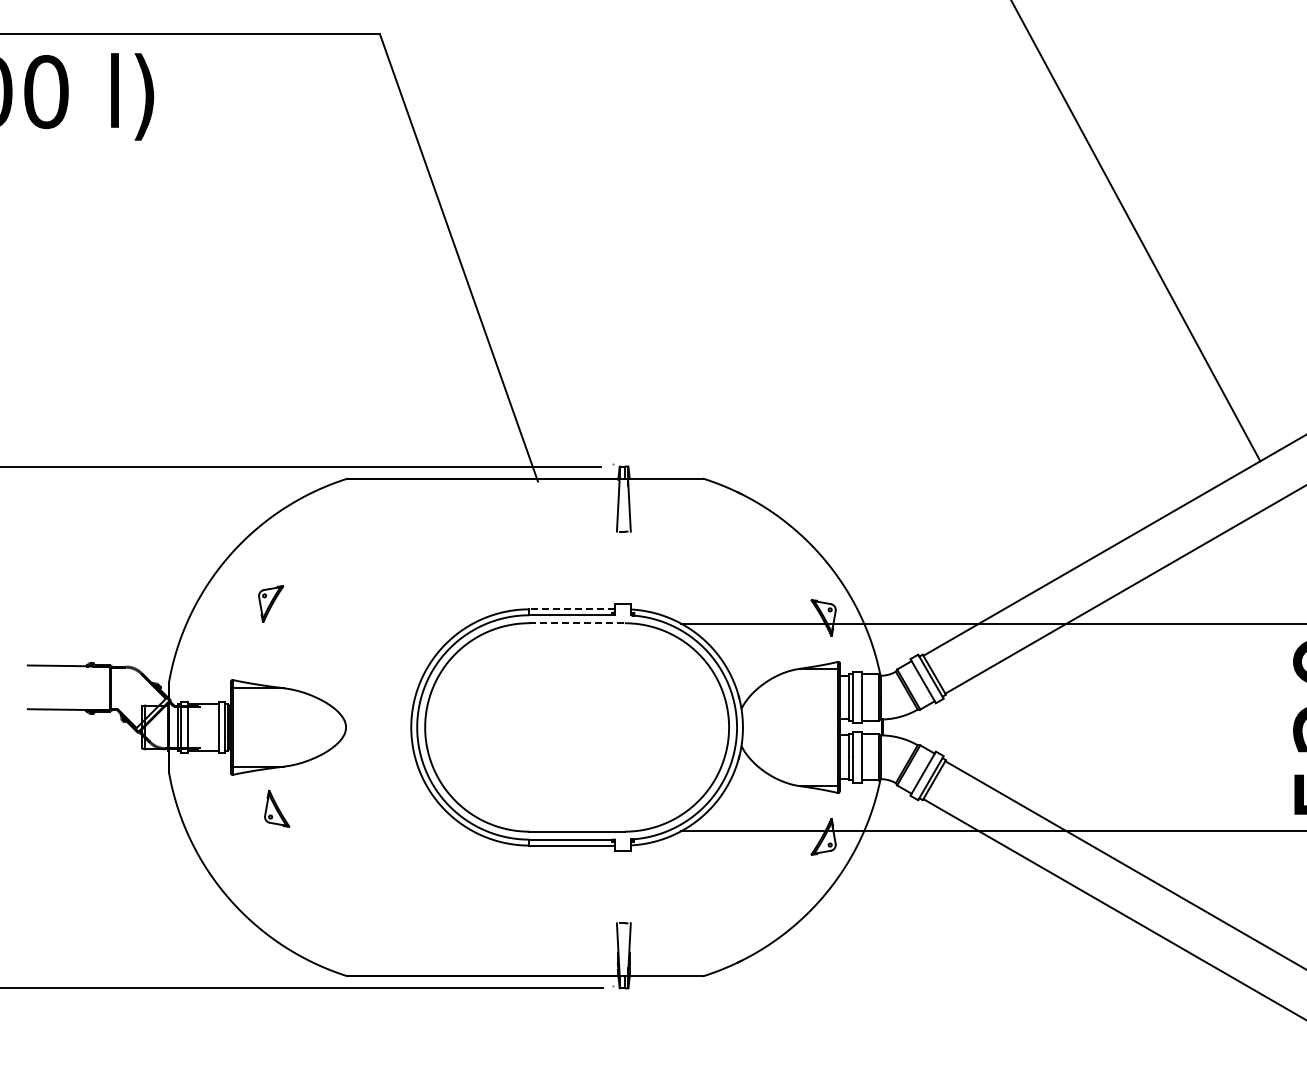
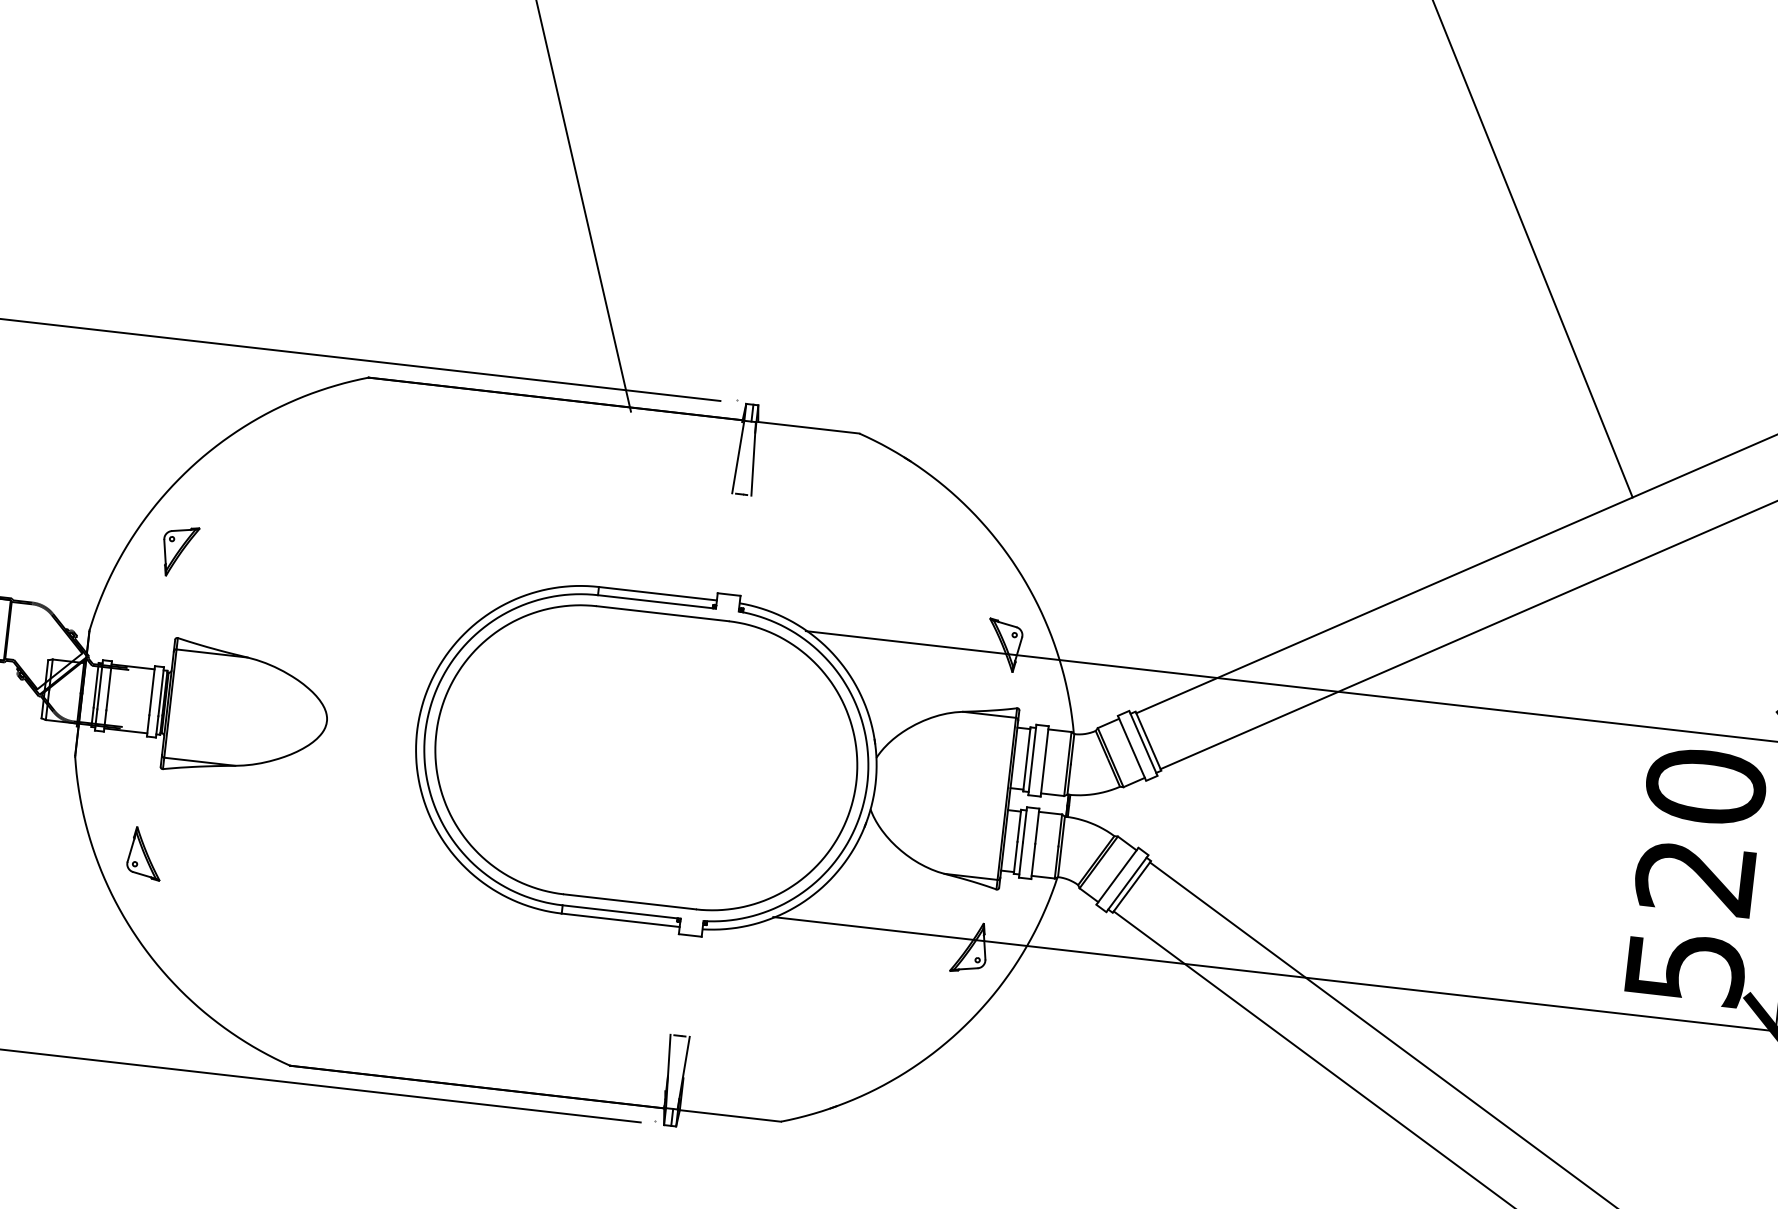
part: (271, 603) -> (180, 550), moved
line: (572, 609) -> (658, 594), dashed -> solid
line: (577, 623) -> (663, 614), dashed -> solid
part: (277, 808) -> (145, 853), moved

